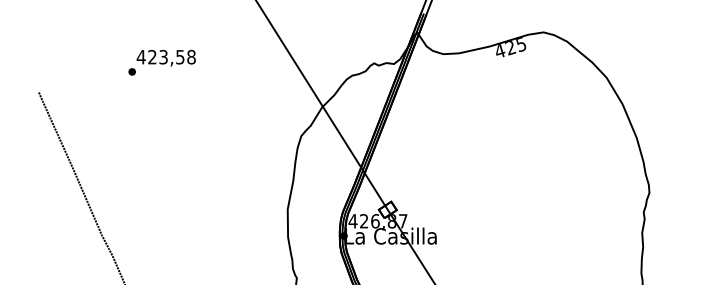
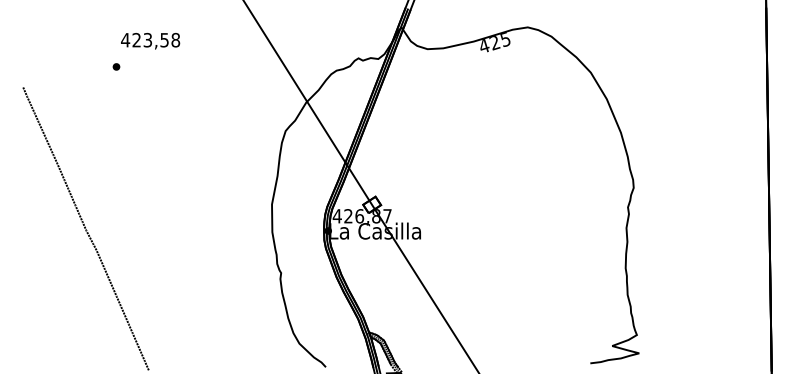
text: (166, 58) -> (150, 41), moved

